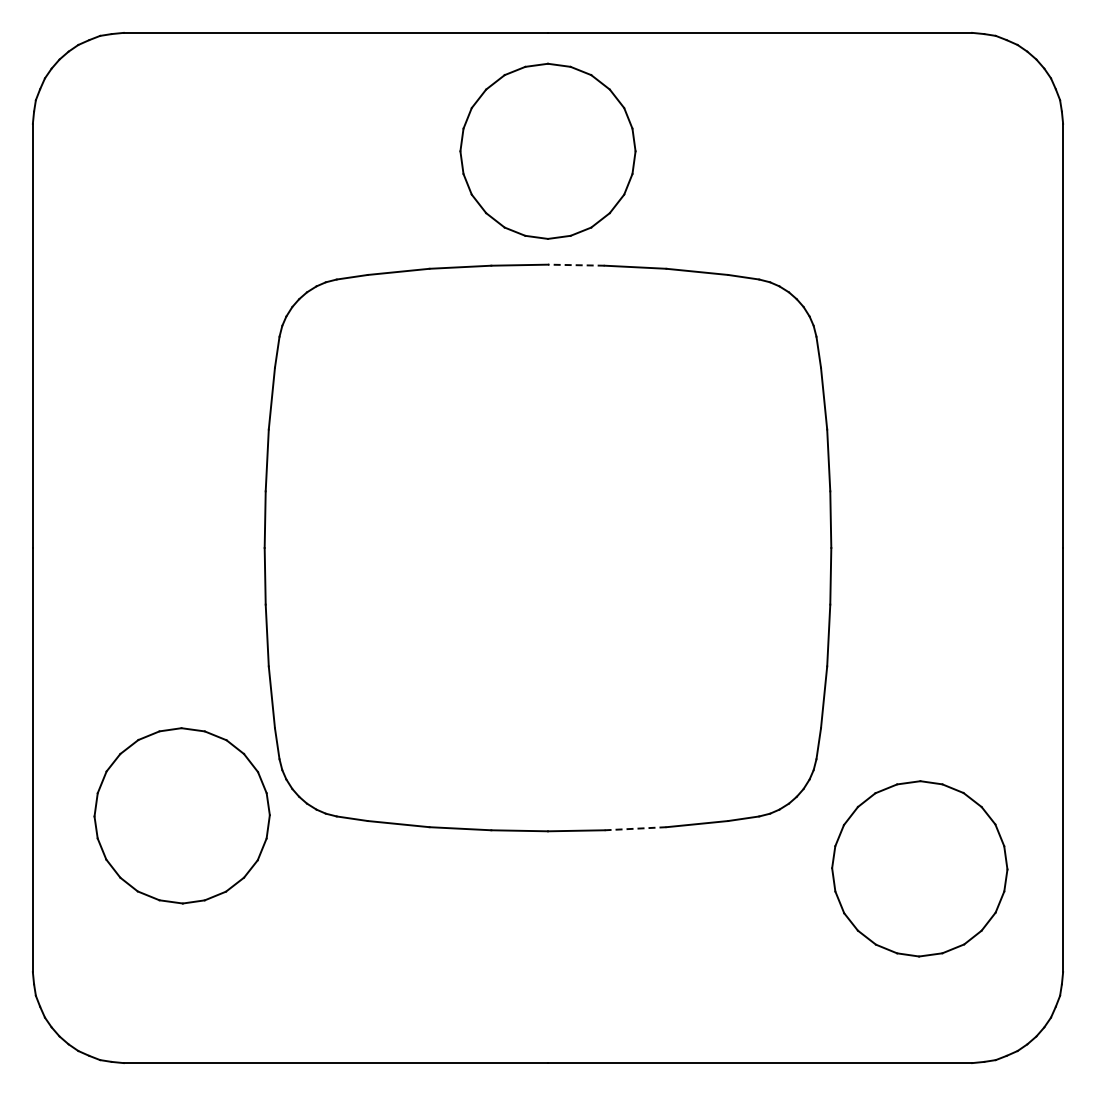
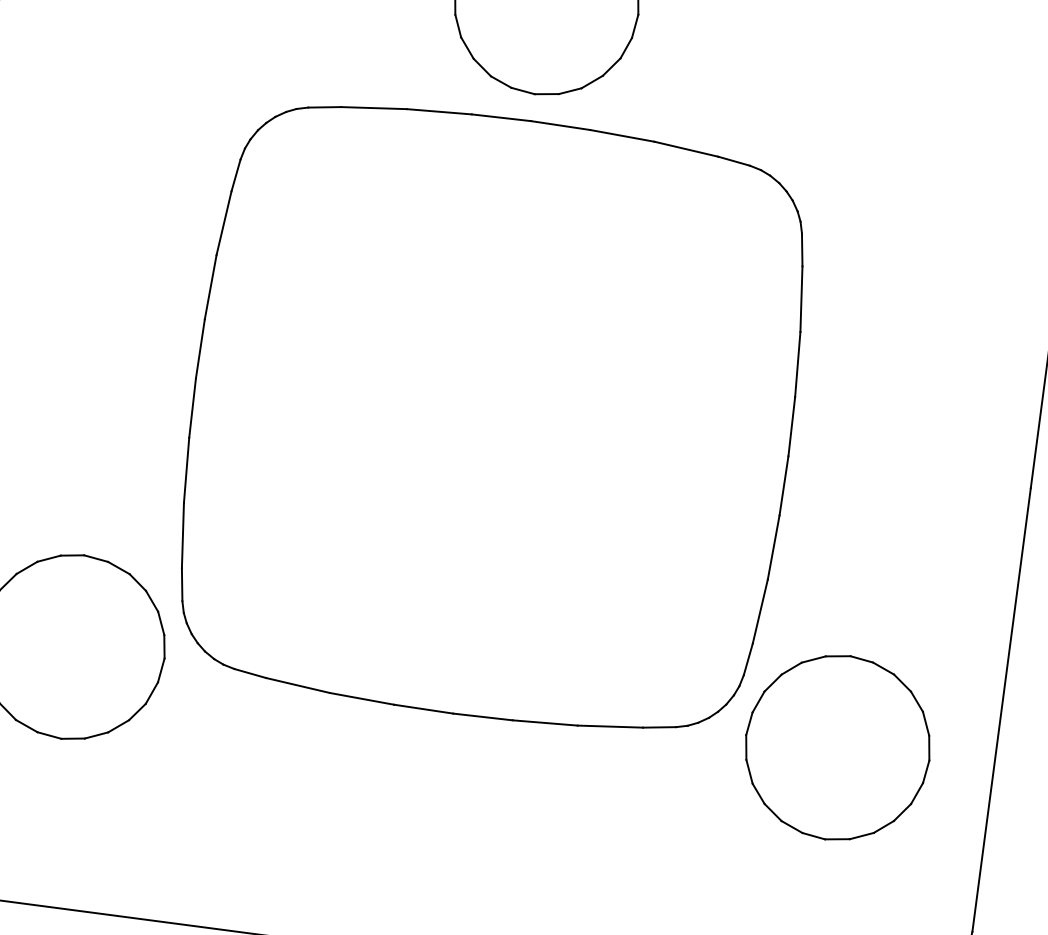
line: (575, 265) -> (559, 125), dashed -> solid
line: (635, 828) -> (545, 722), dashed -> solid
part: (919, 868) -> (837, 747), moved

